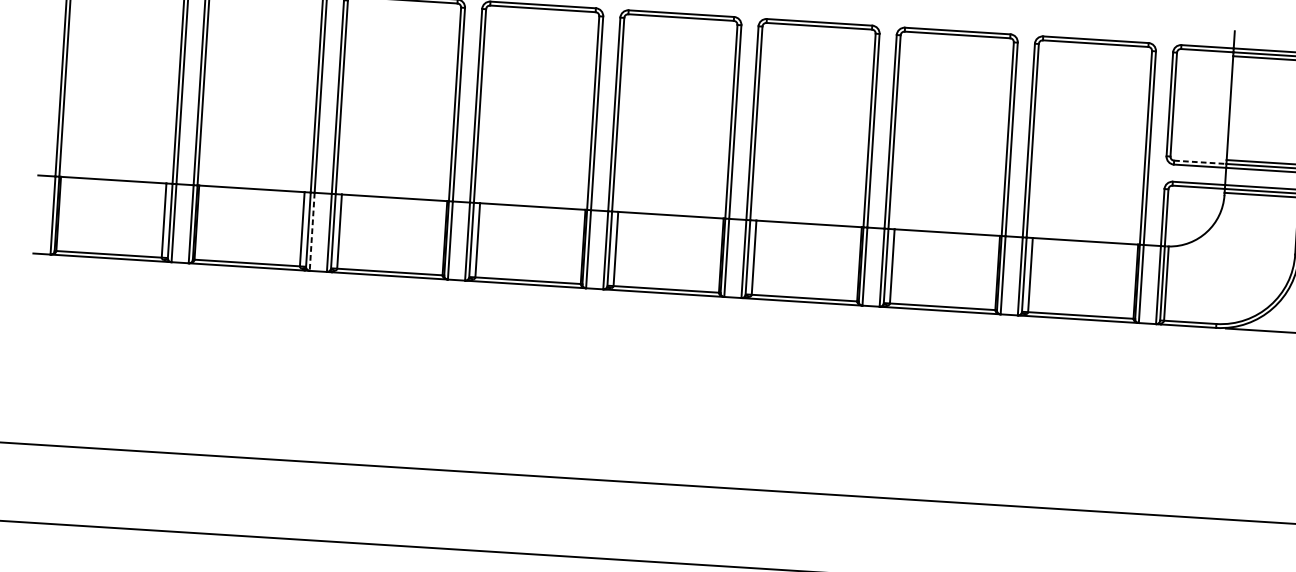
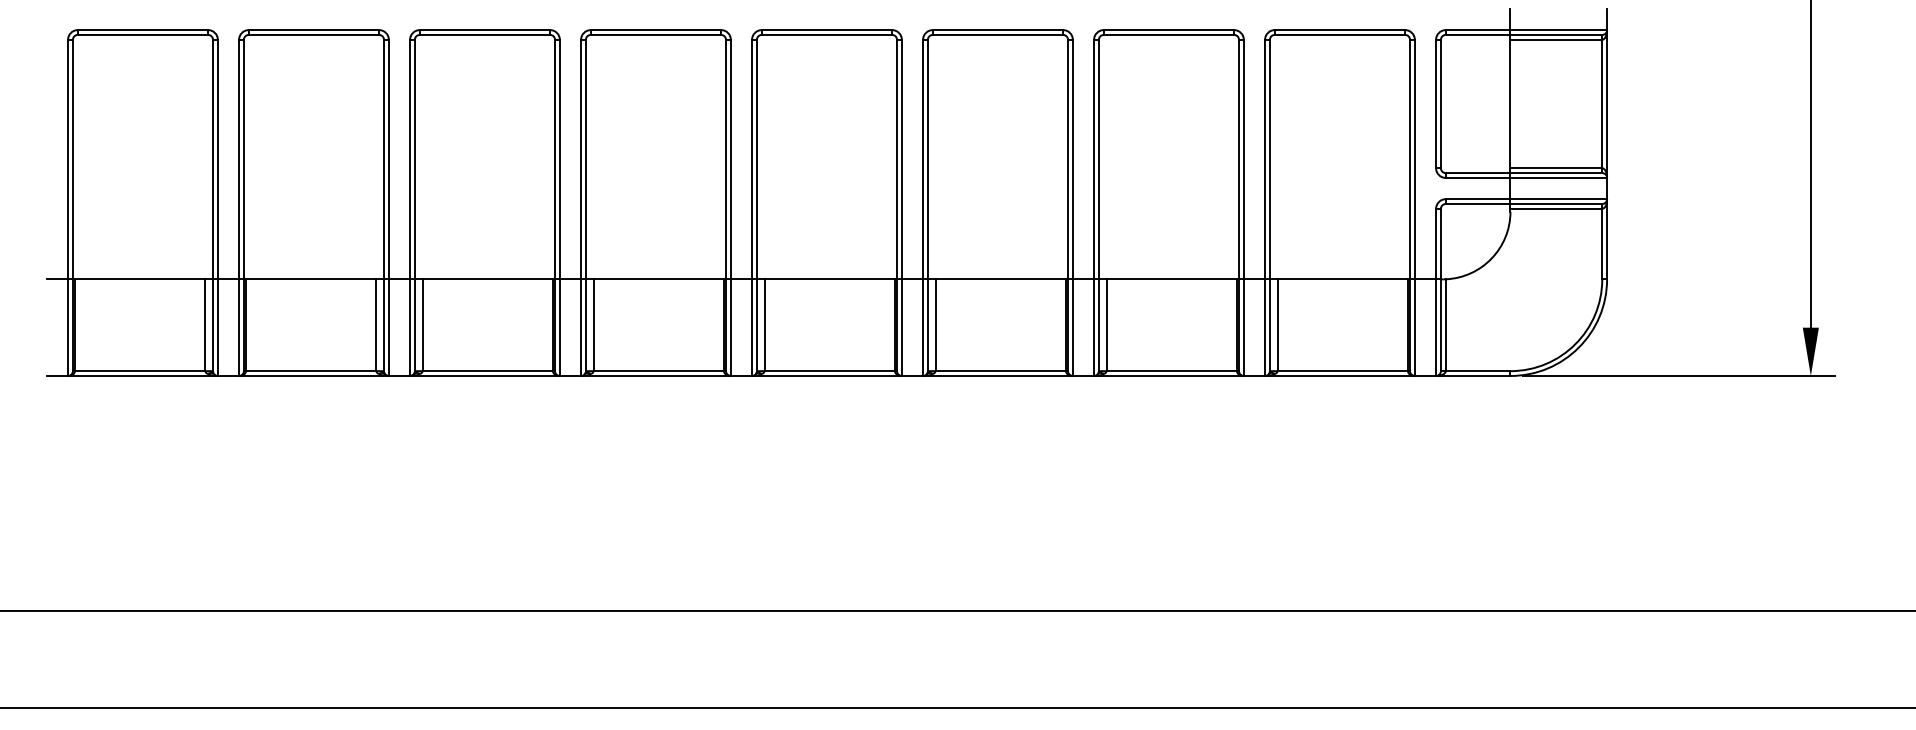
line: (1200, 162) -> (1478, 173), dashed -> solid
line: (311, 232) -> (388, 328), dashed -> solid

